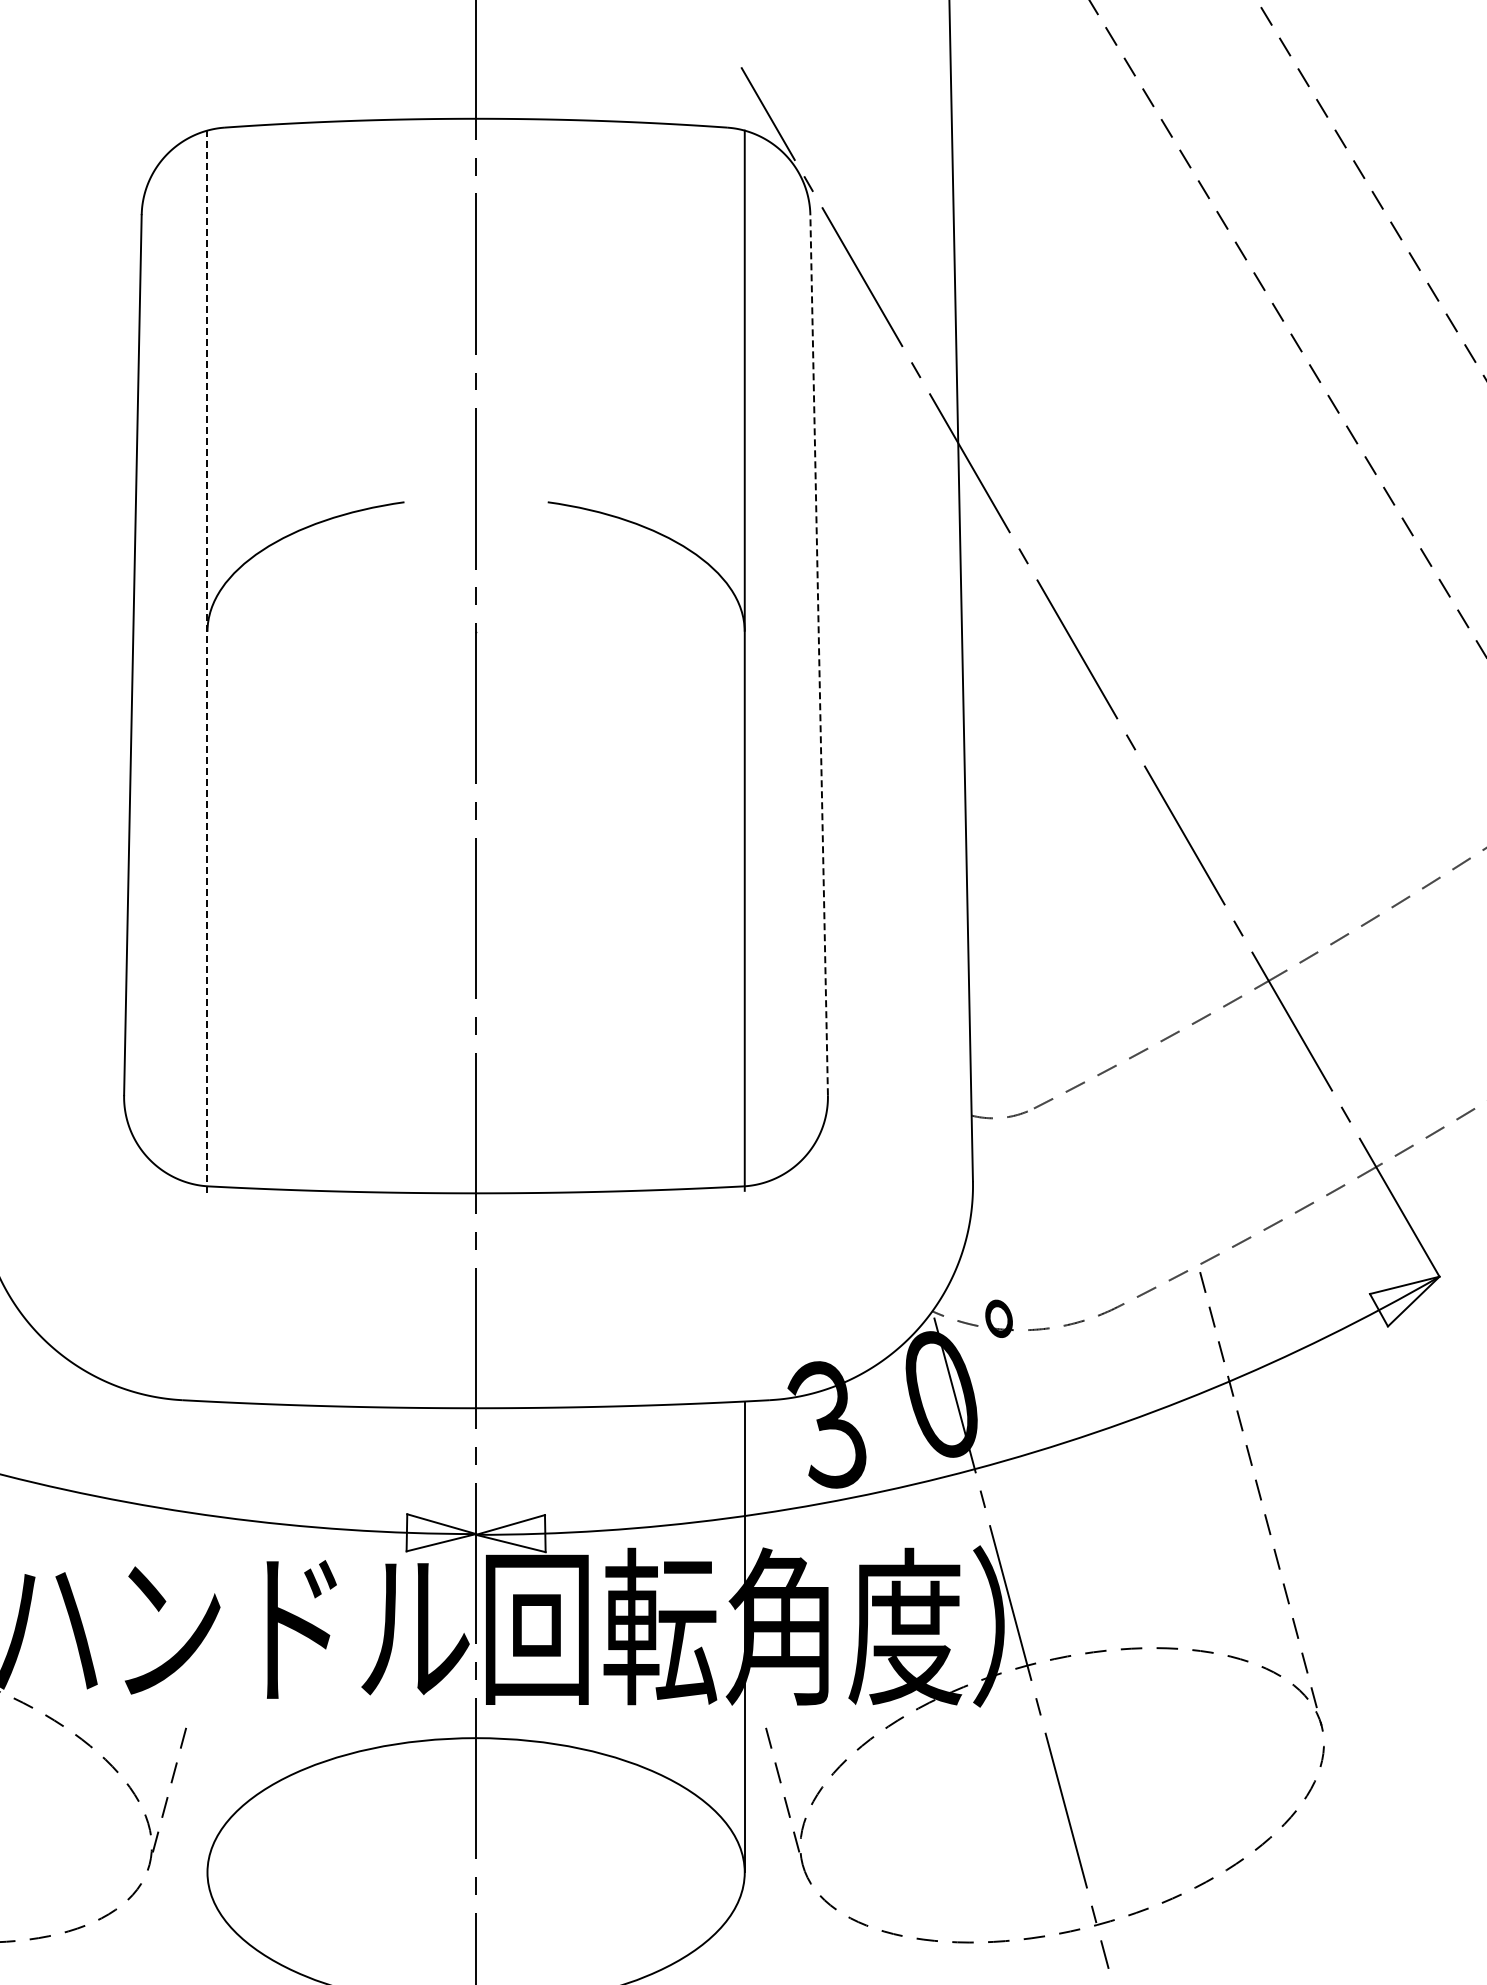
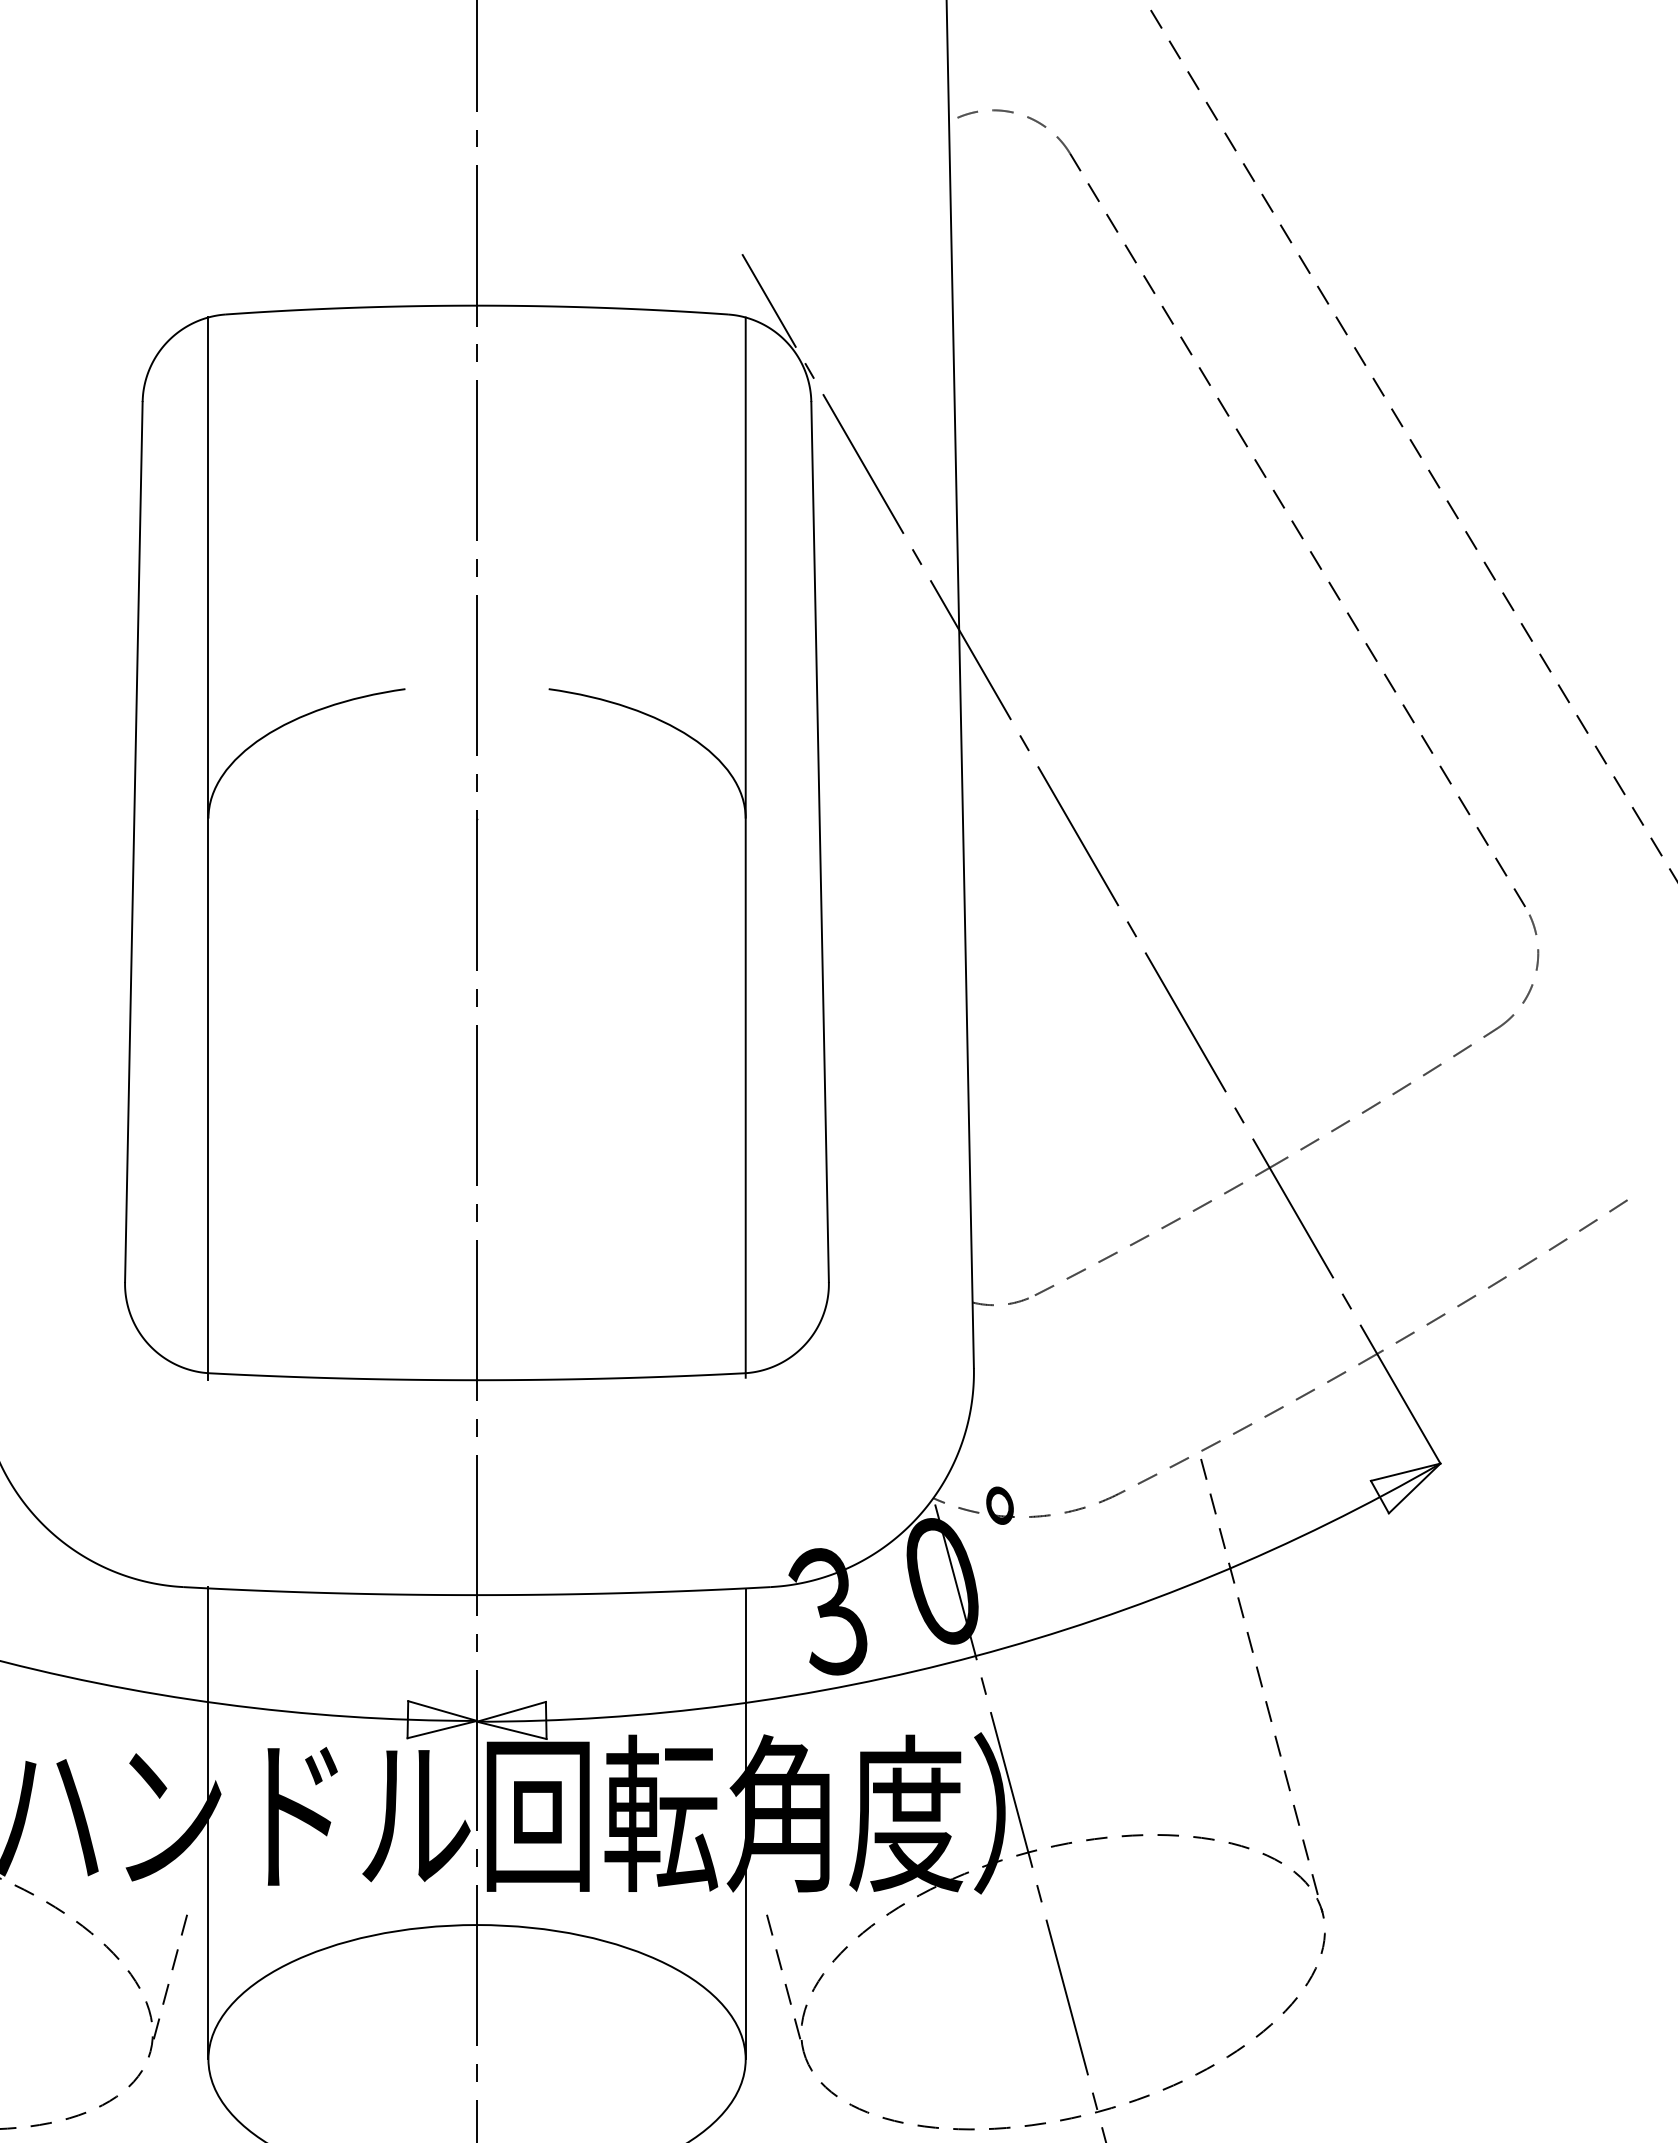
line: (819, 654) -> (820, 841), dashed -> solid
line: (207, 661) -> (208, 848), dashed -> solid
line: (207, 1635) -> (208, 1822), added

